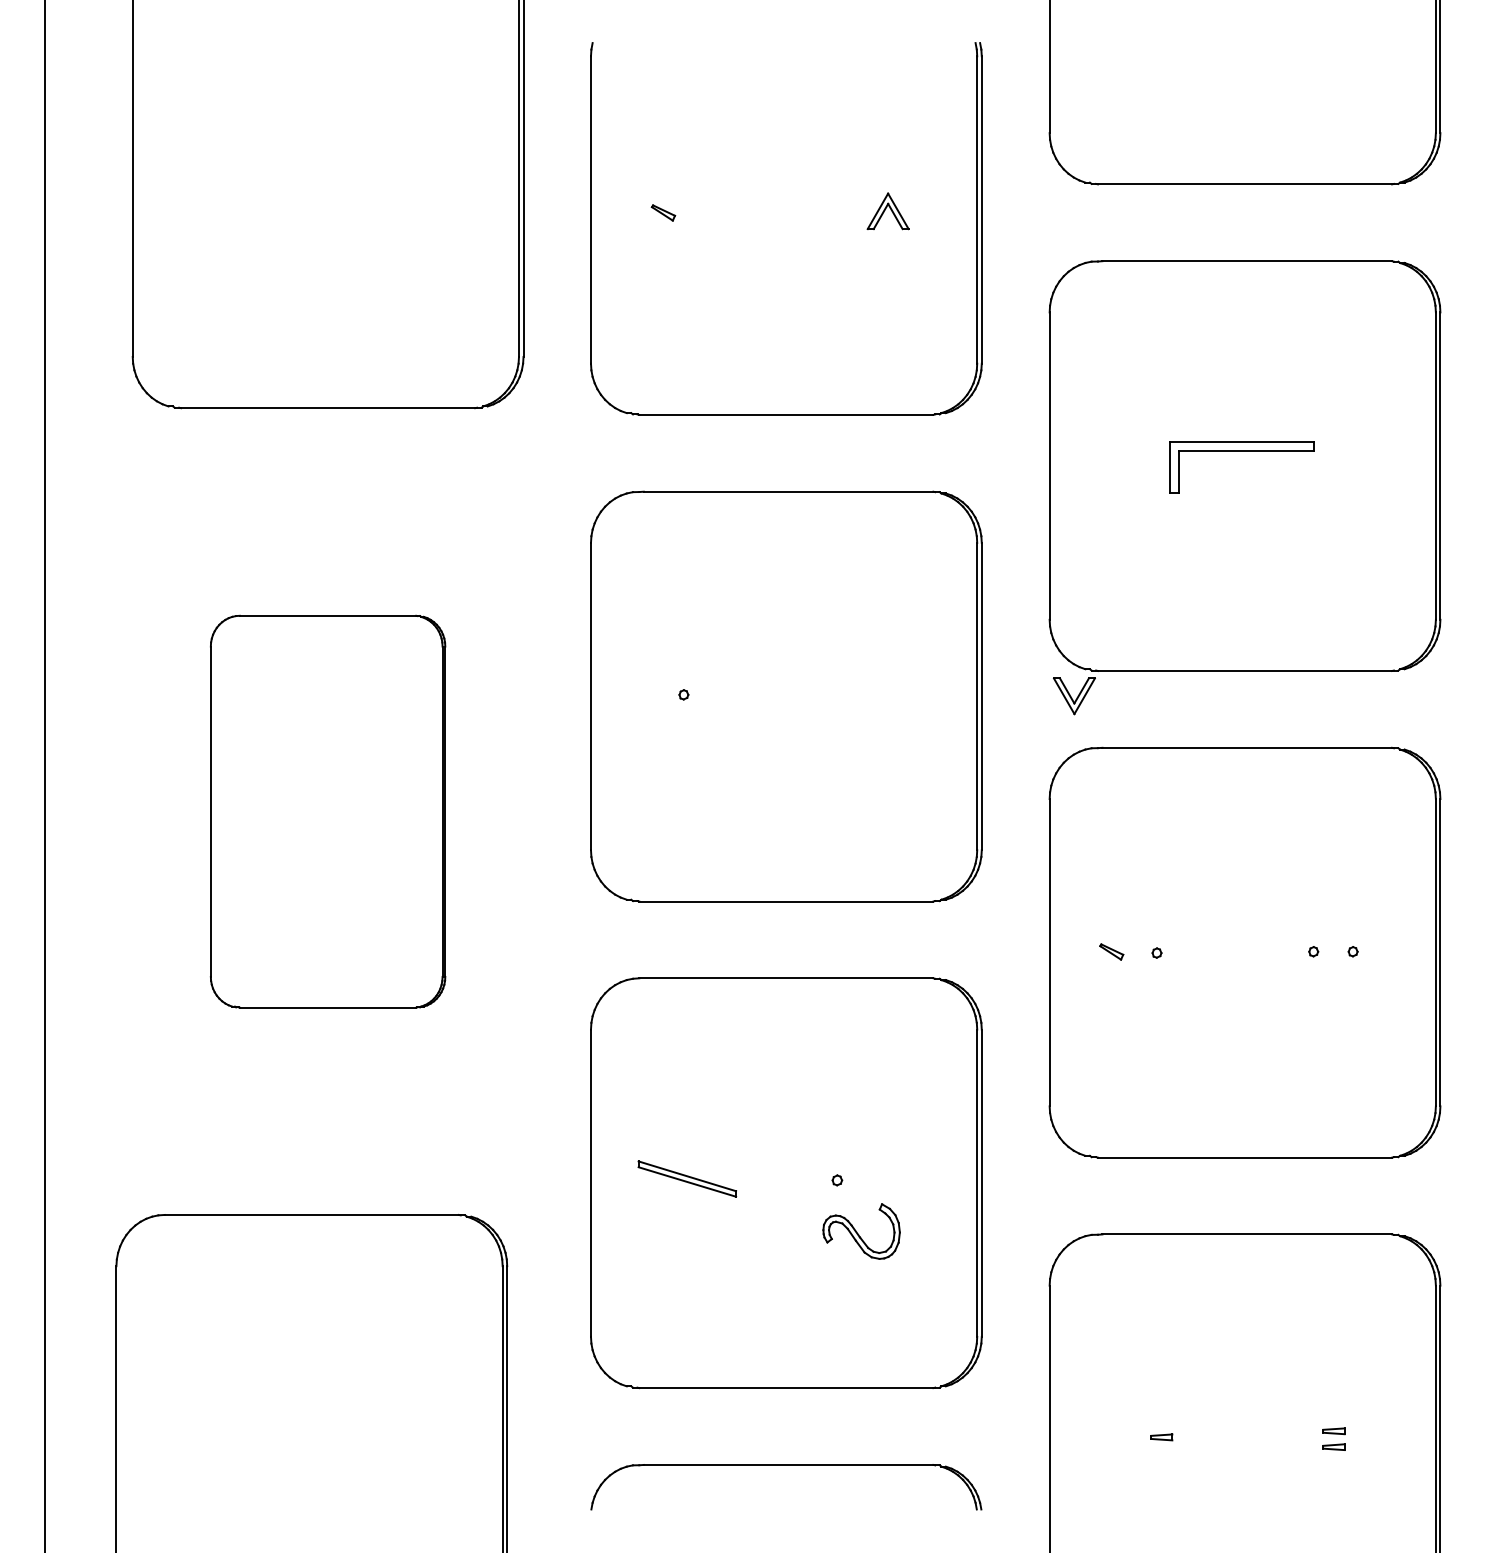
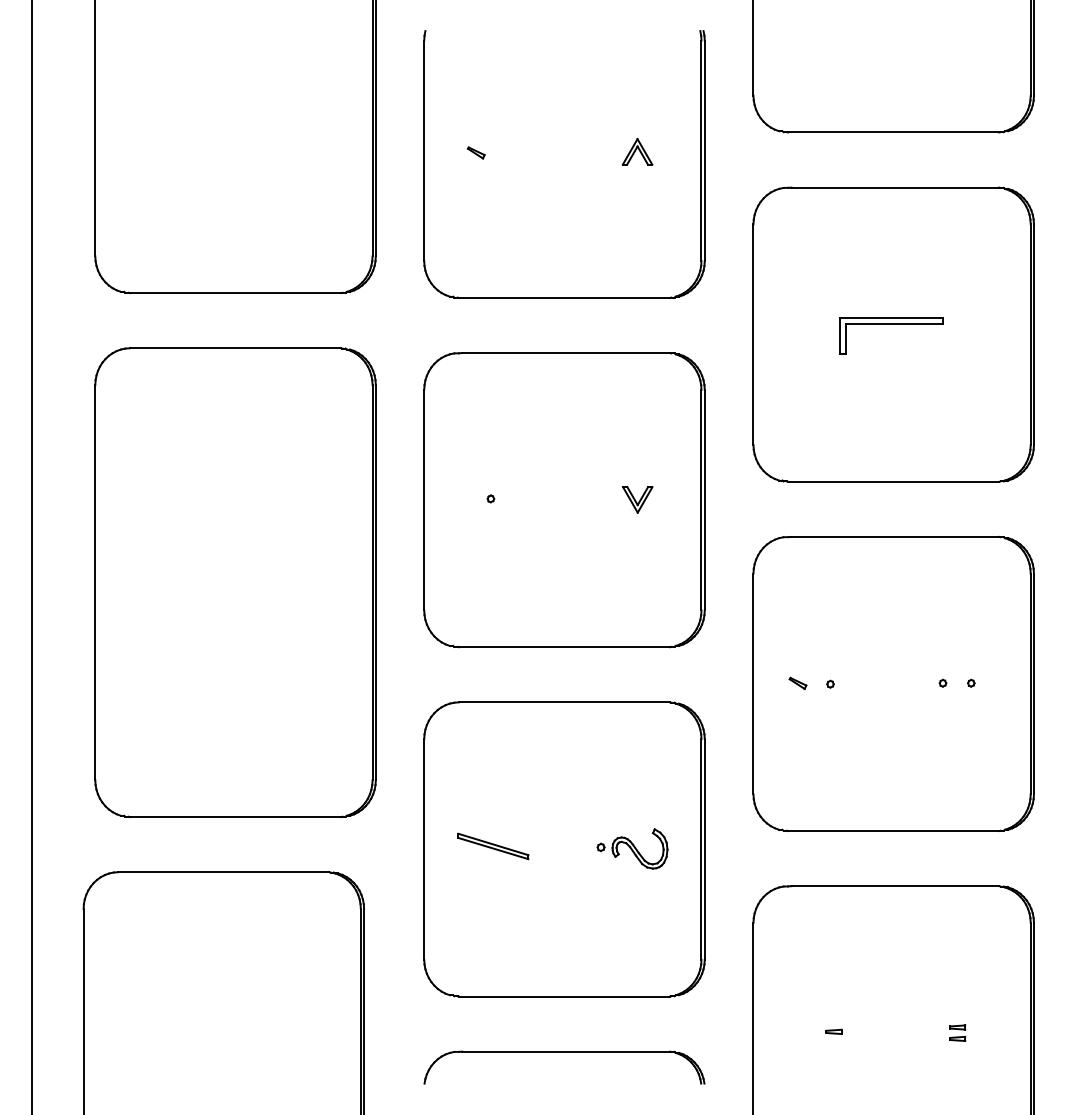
part: (1074, 696) -> (637, 500), moved
part: (327, 811) -> (235, 582), size x1.67
part: (861, 1231) -> (639, 848), moved

